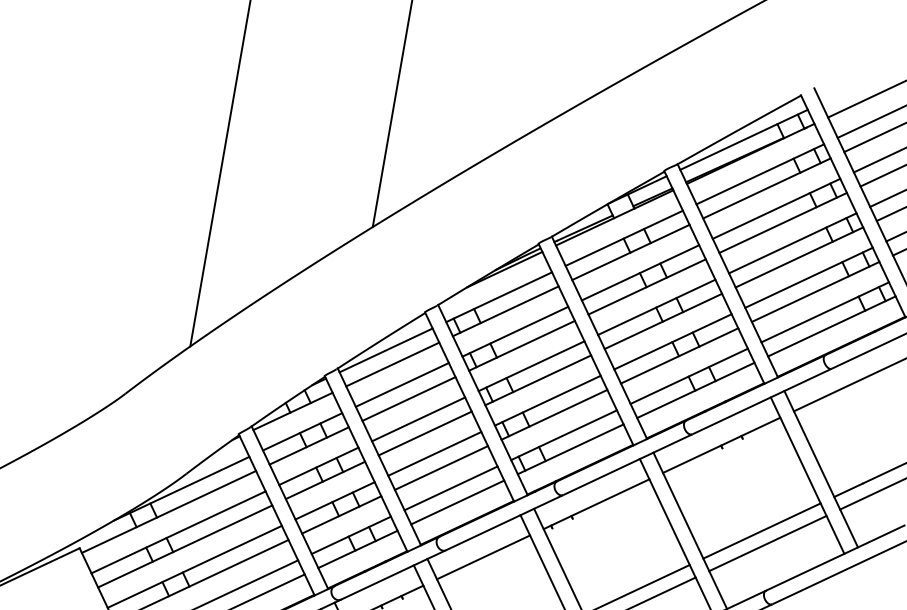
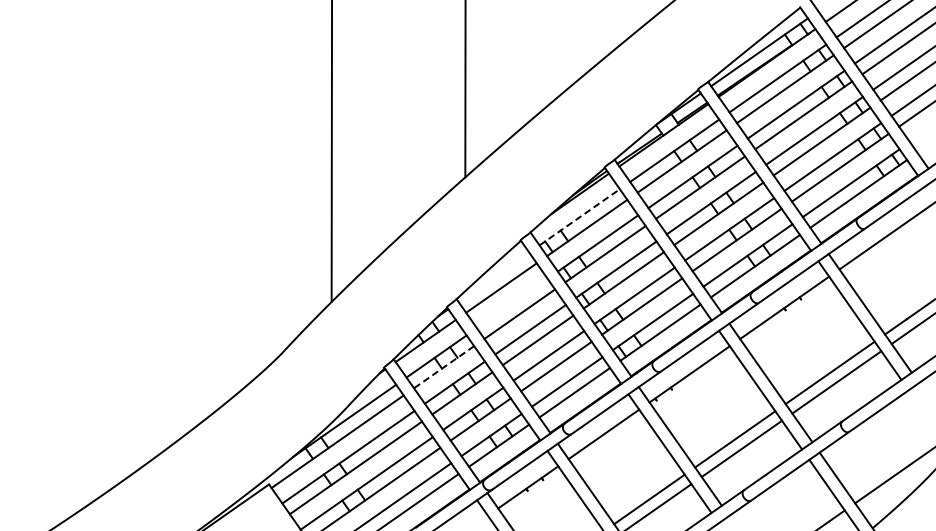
line: (498, 297) -> (579, 217), solid -> dashed
line: (385, 350) -> (493, 277), removed
line: (401, 384) -> (511, 303), removed
line: (309, 446) -> (444, 367), solid -> dashed

